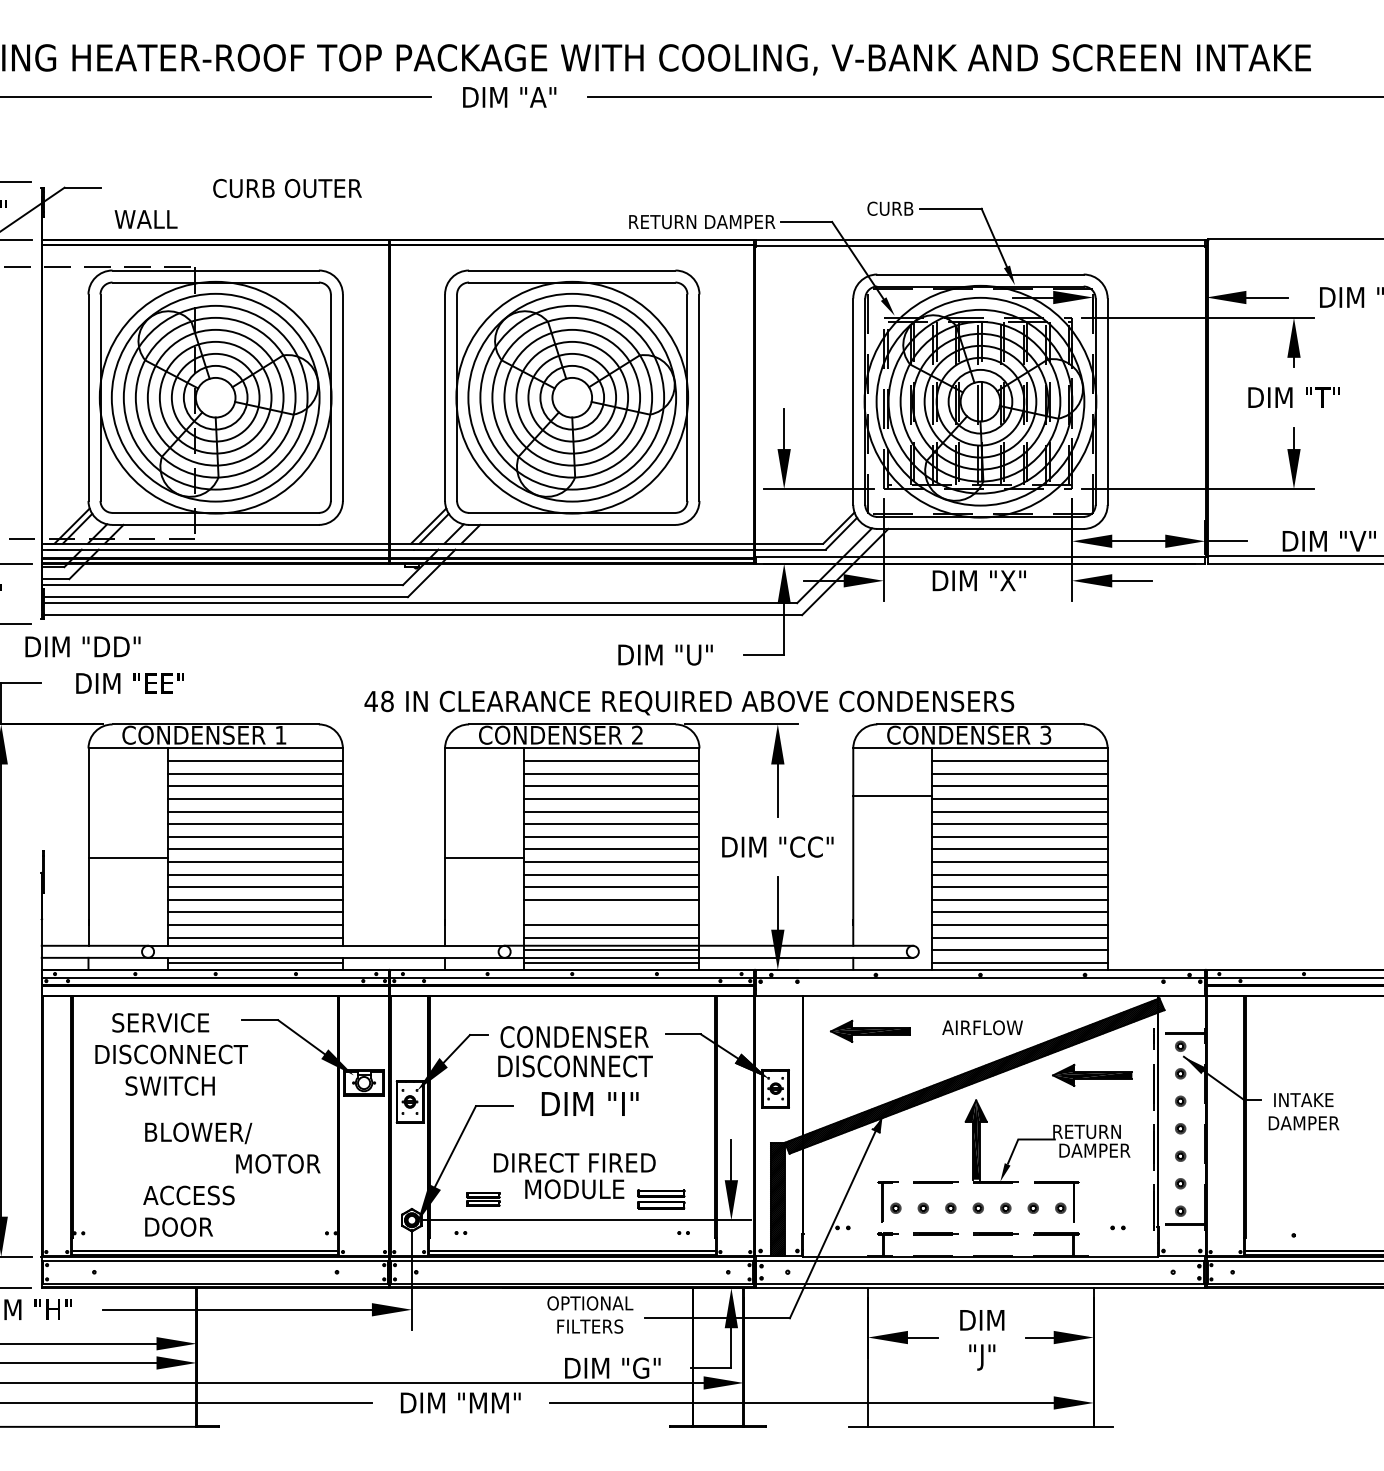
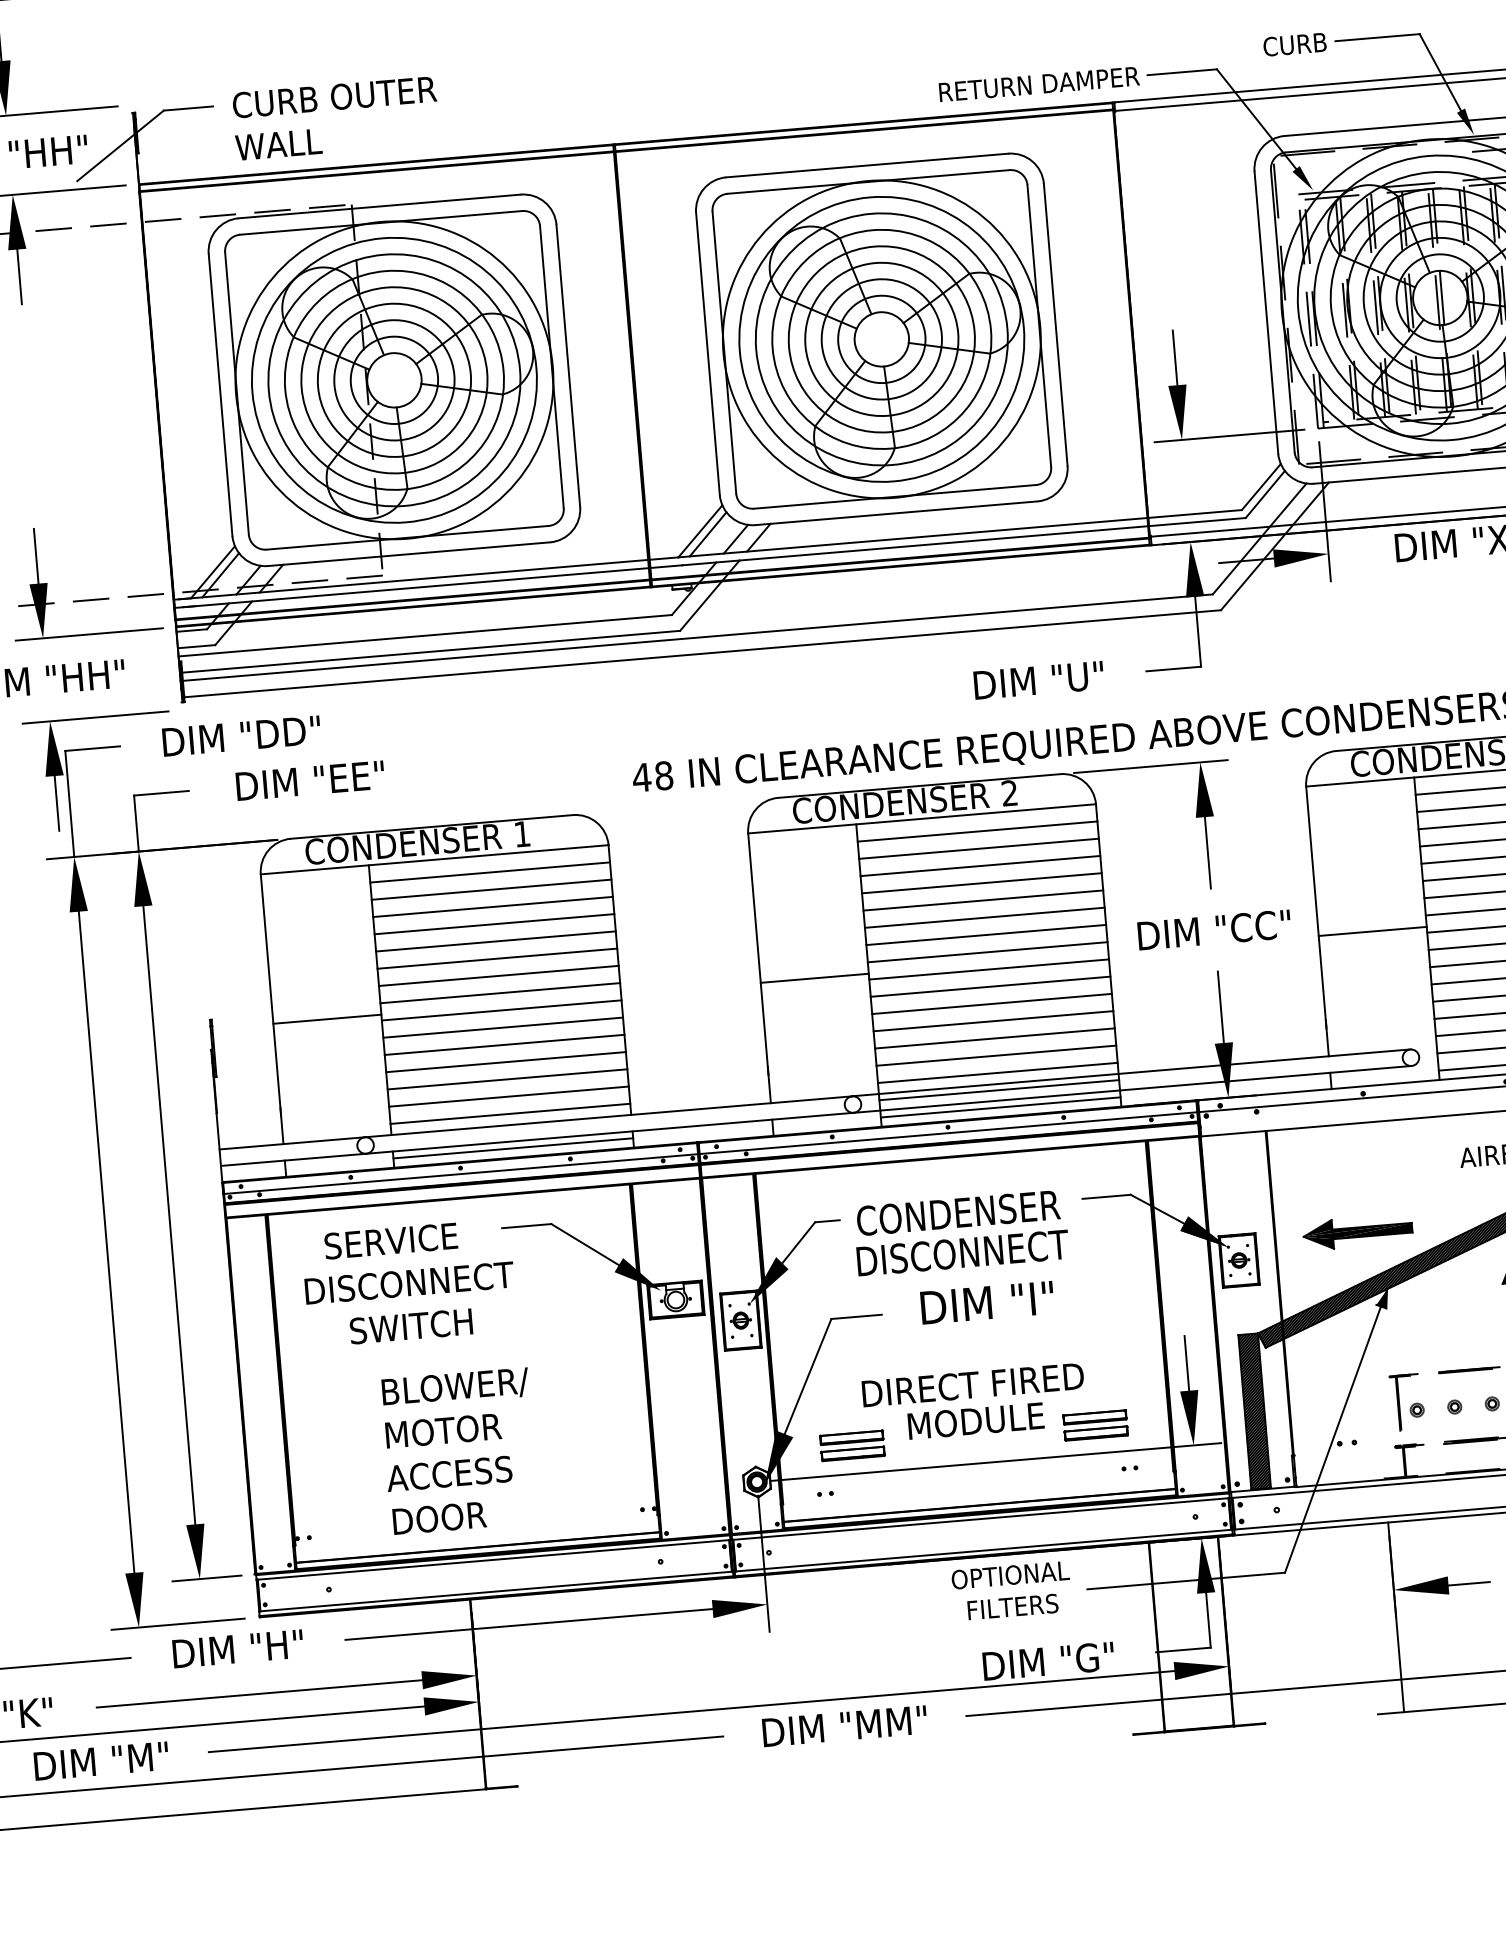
text: (287, 188) -> (334, 97), moved
line: (892, 795) -> (1372, 931), moved
line: (611, 912) -> (994, 1038), added
part: (870, 1030) -> (1357, 1231), moved
text: (278, 1163) -> (443, 1430), moved
part: (483, 1199) -> (852, 1445), size x1.43

